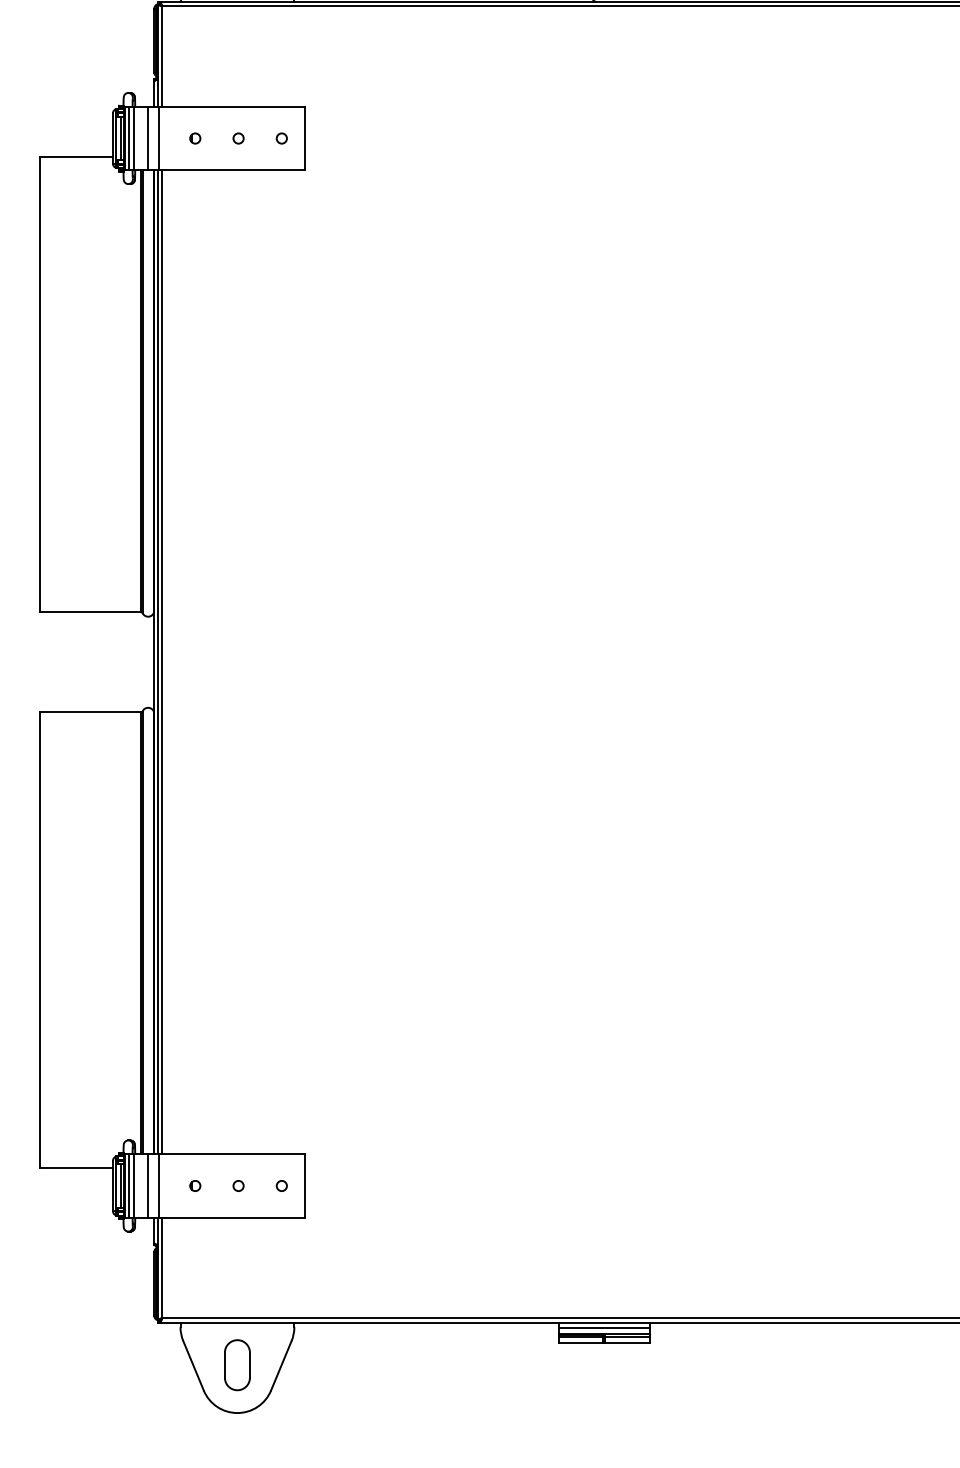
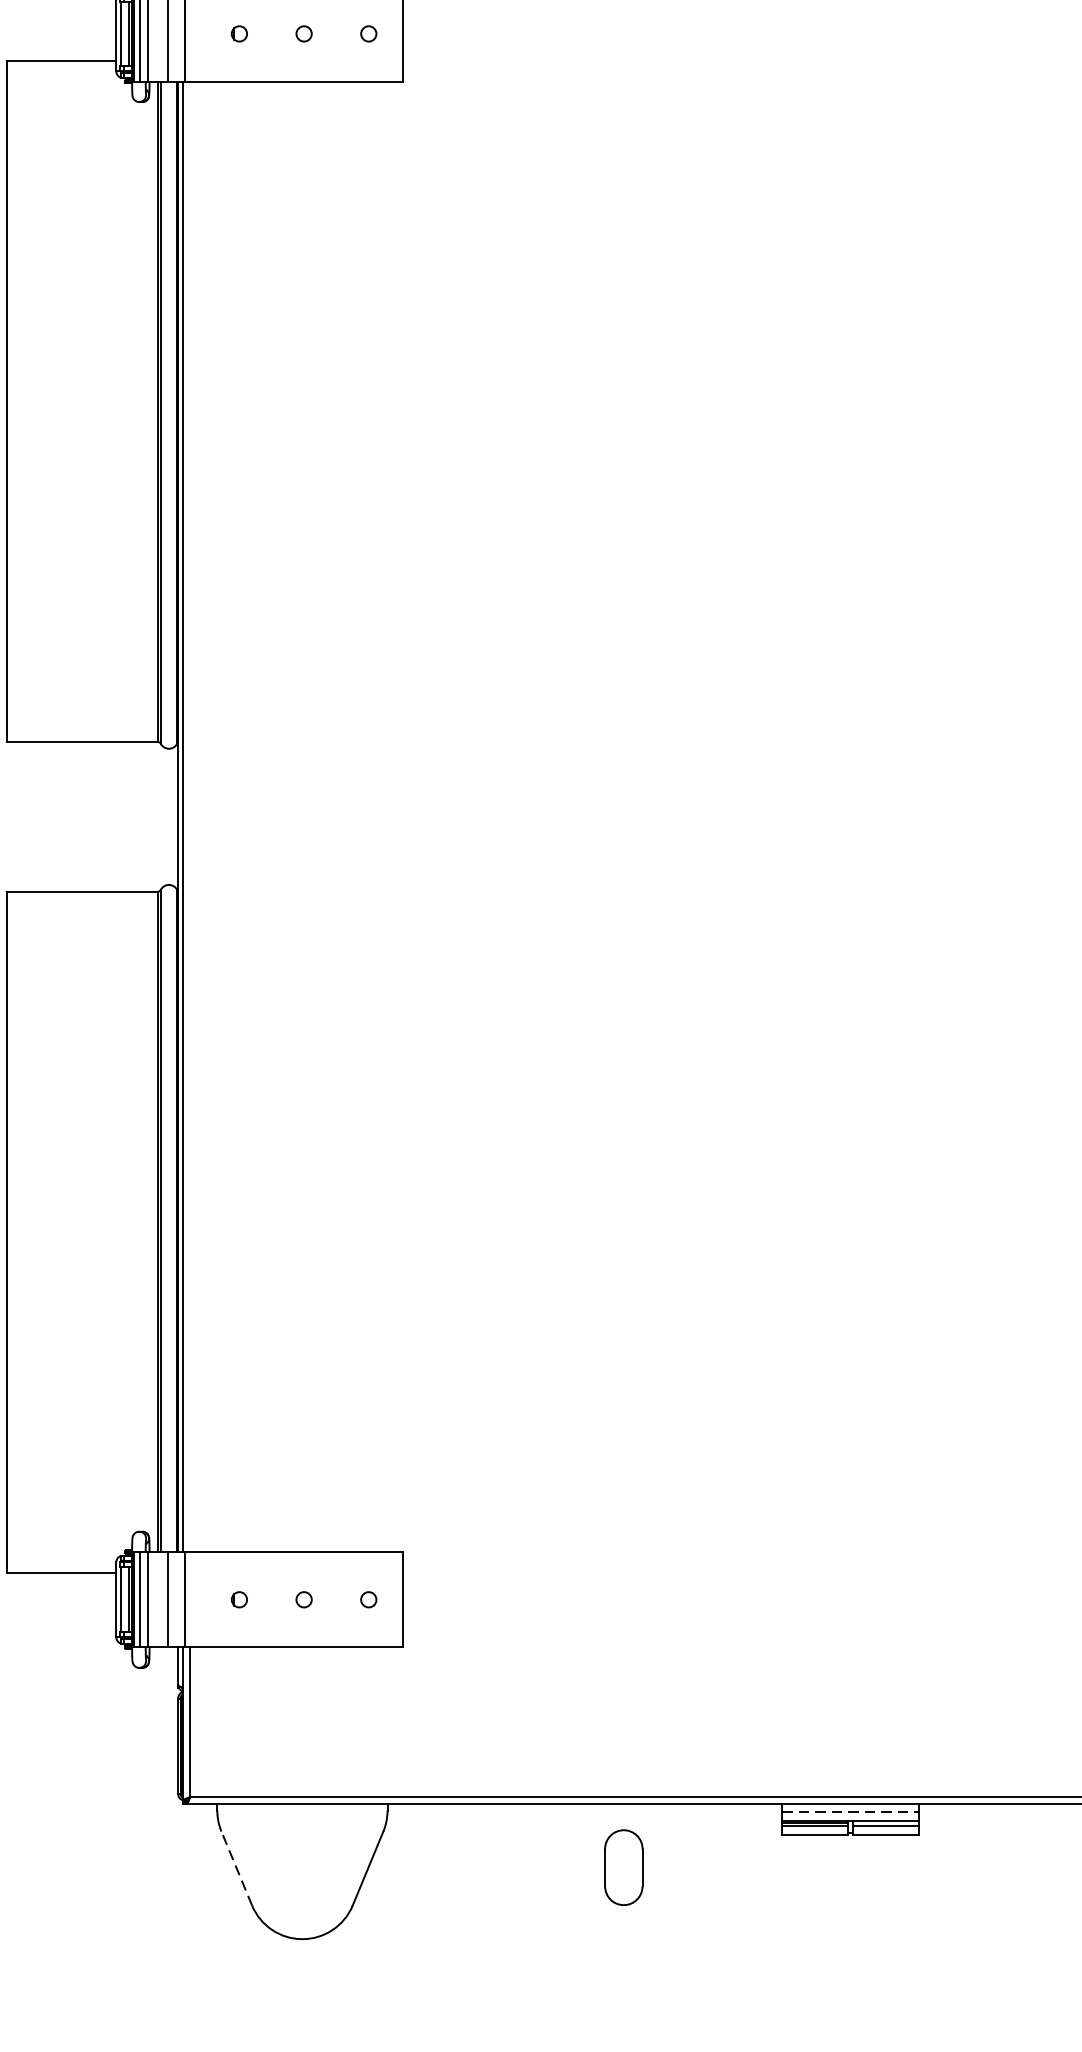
line: (162, 662) -> (190, 817), removed
line: (604, 1327) -> (851, 1811), solid -> dashed
line: (193, 1365) -> (236, 1868), solid -> dashed
part: (237, 1365) -> (623, 1868), moved

